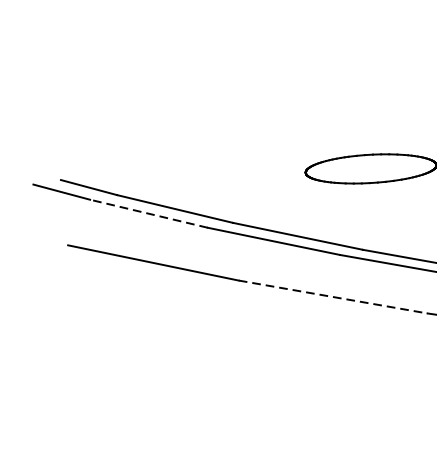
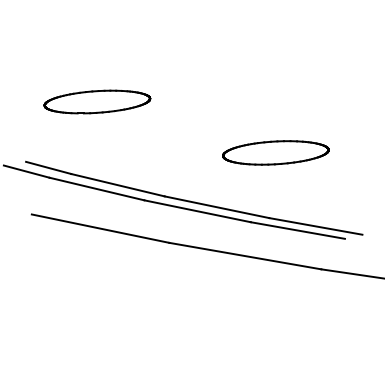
part: (149, 105) -> (97, 101), added
line: (148, 214) -> (96, 189), dashed -> solid
line: (333, 297) -> (245, 256), dashed -> solid

